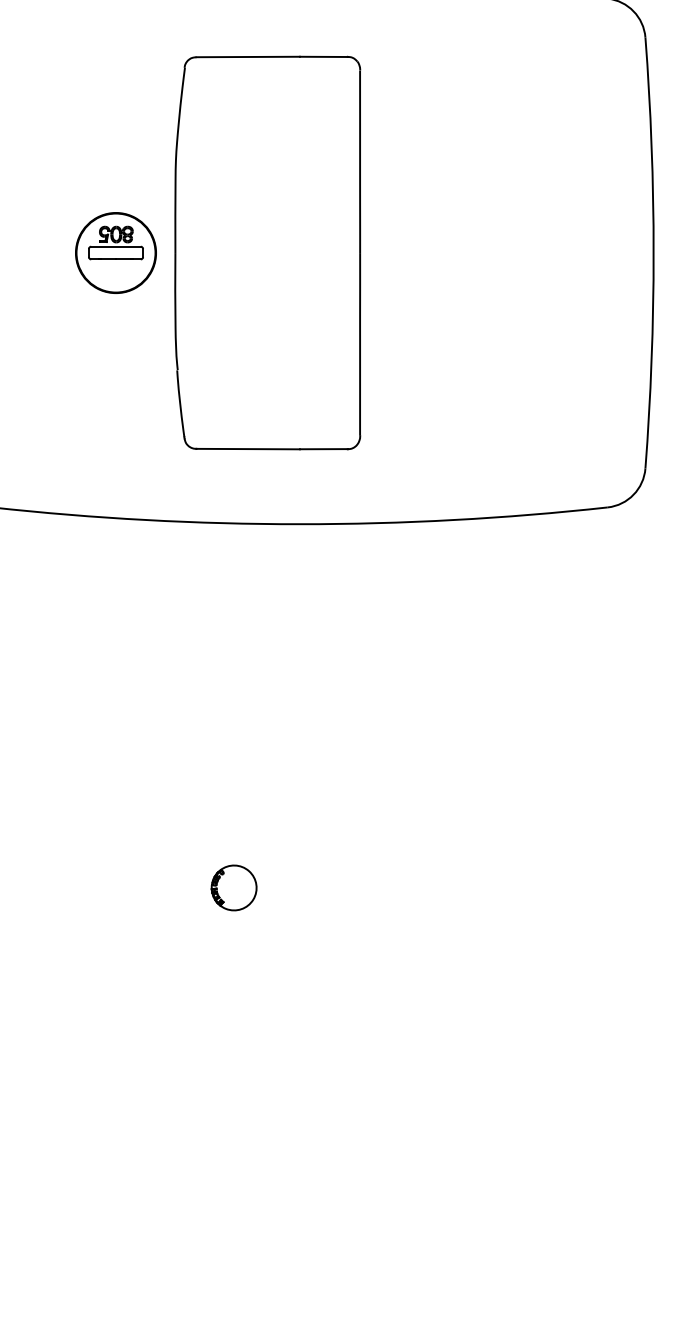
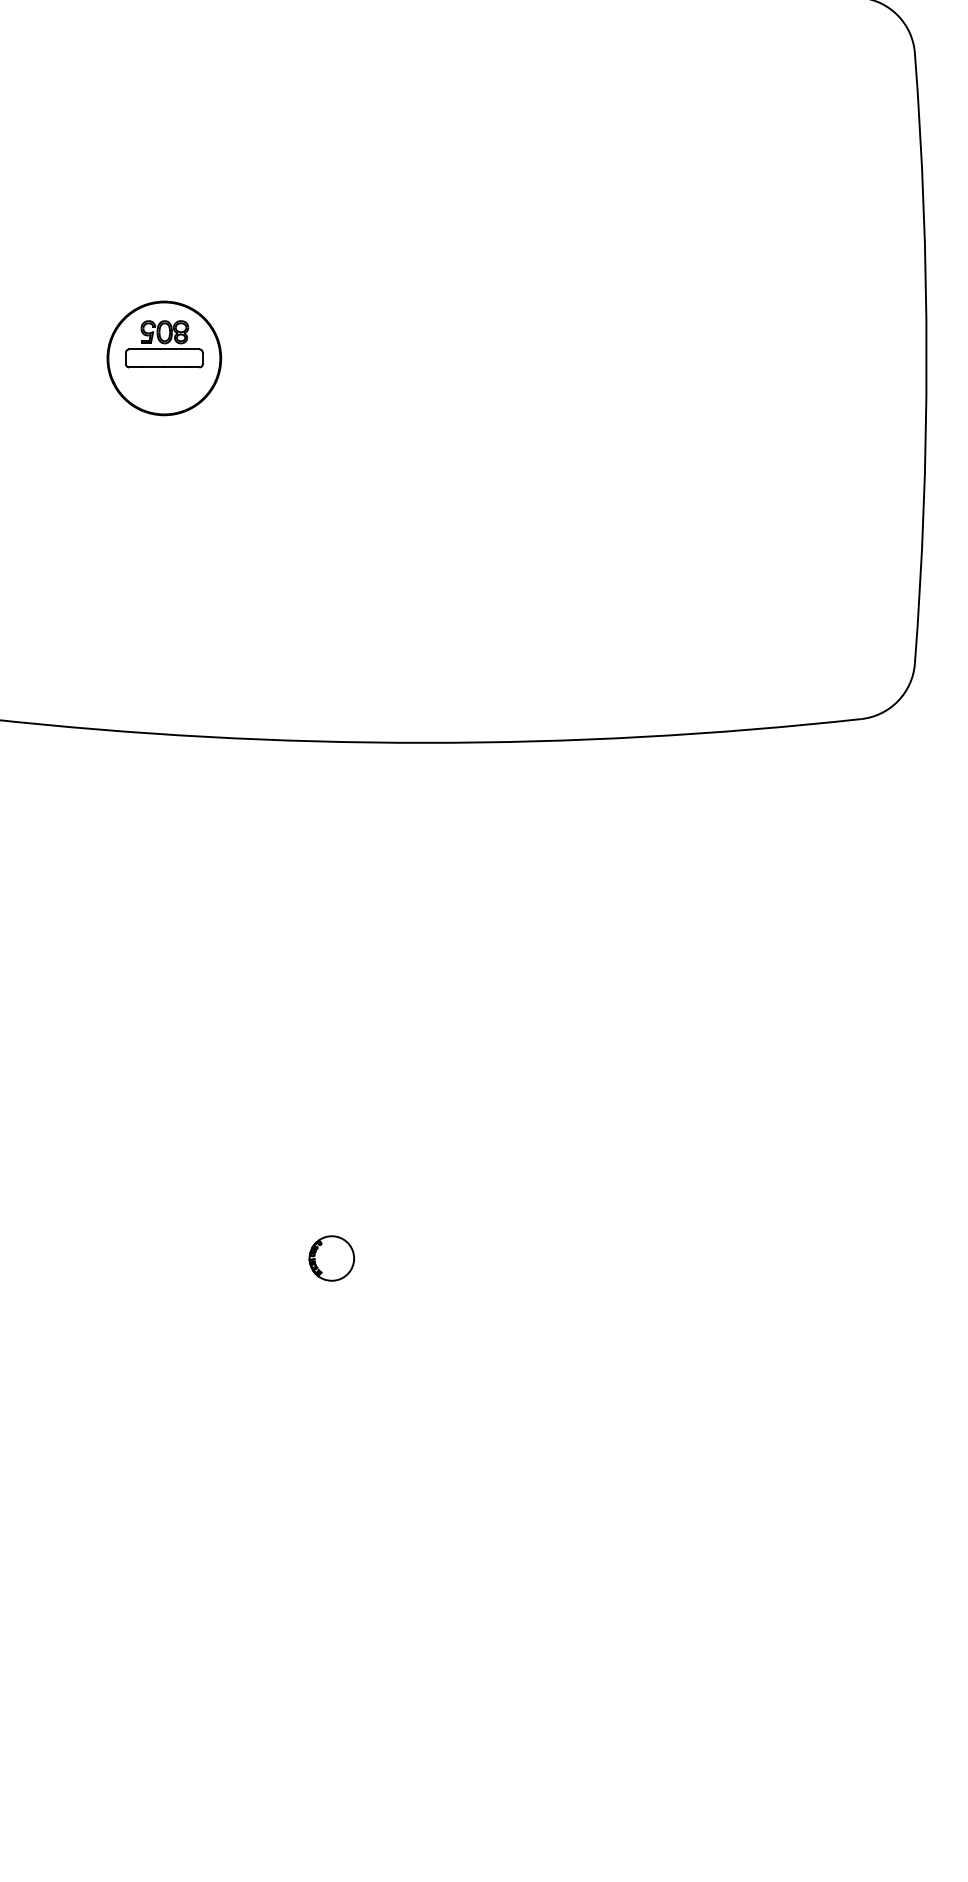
part: (267, 253) -> (379, 358), removed
part: (233, 887) -> (331, 1258), size x0.7

